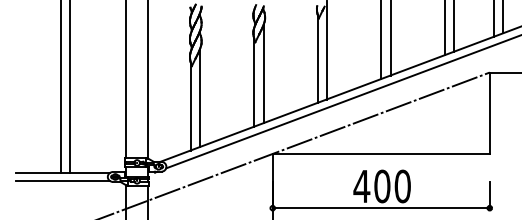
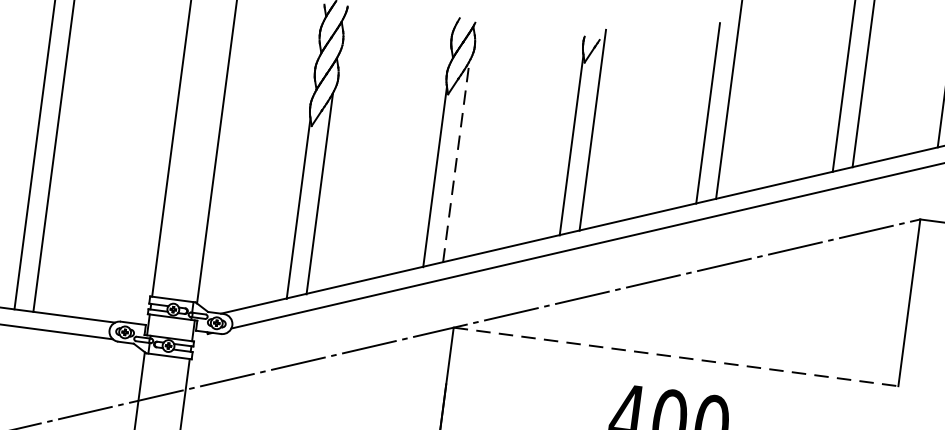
line: (263, 73) -> (456, 160), solid -> dashed
line: (381, 153) -> (676, 356), solid -> dashed

